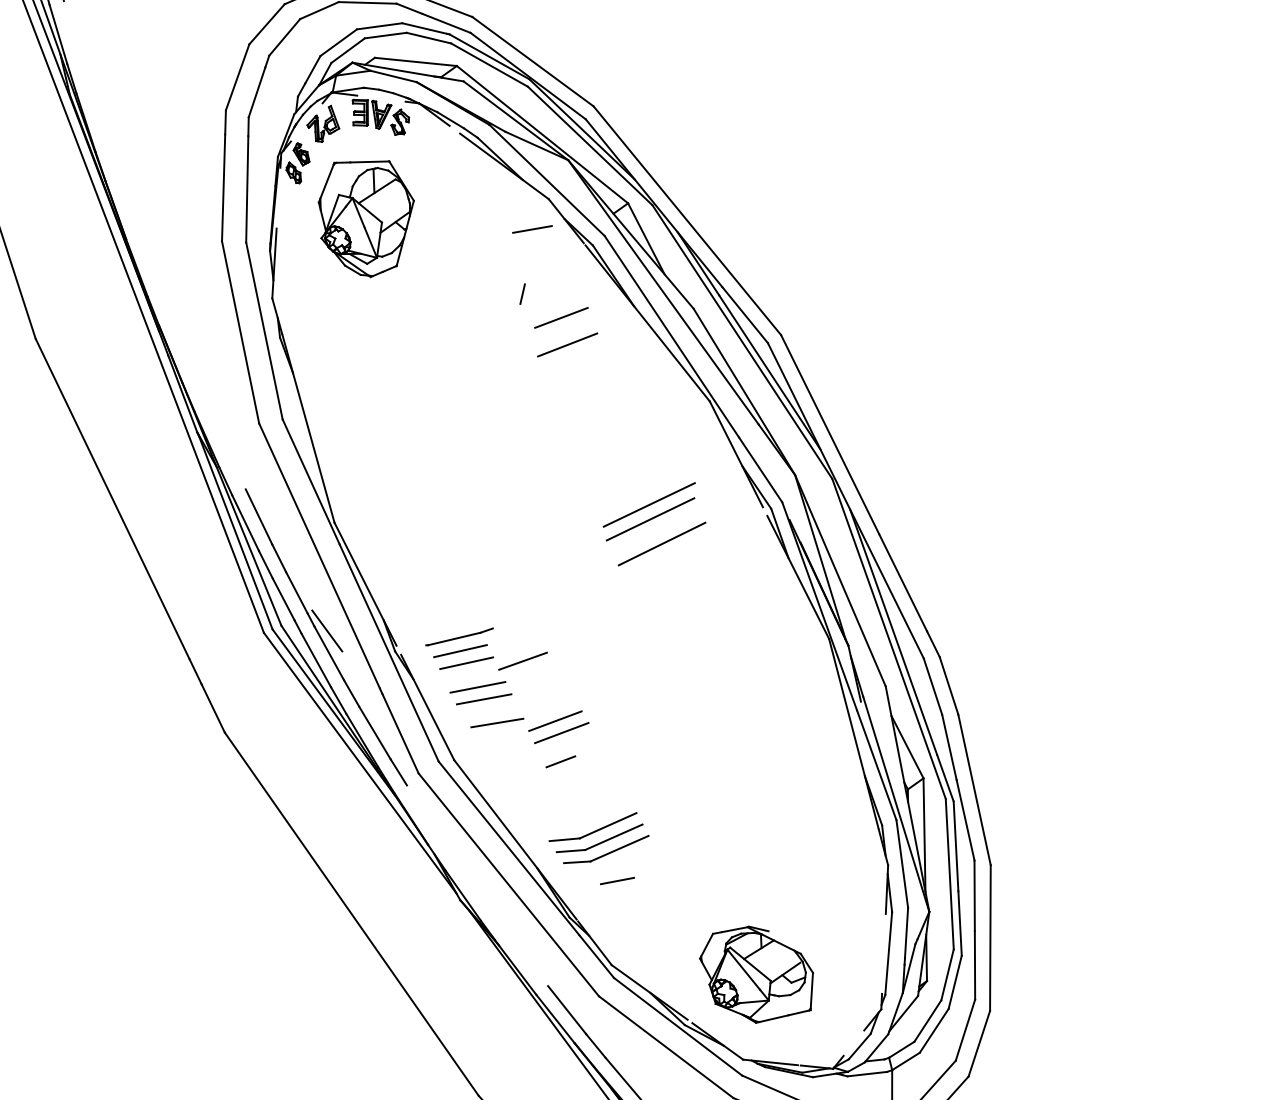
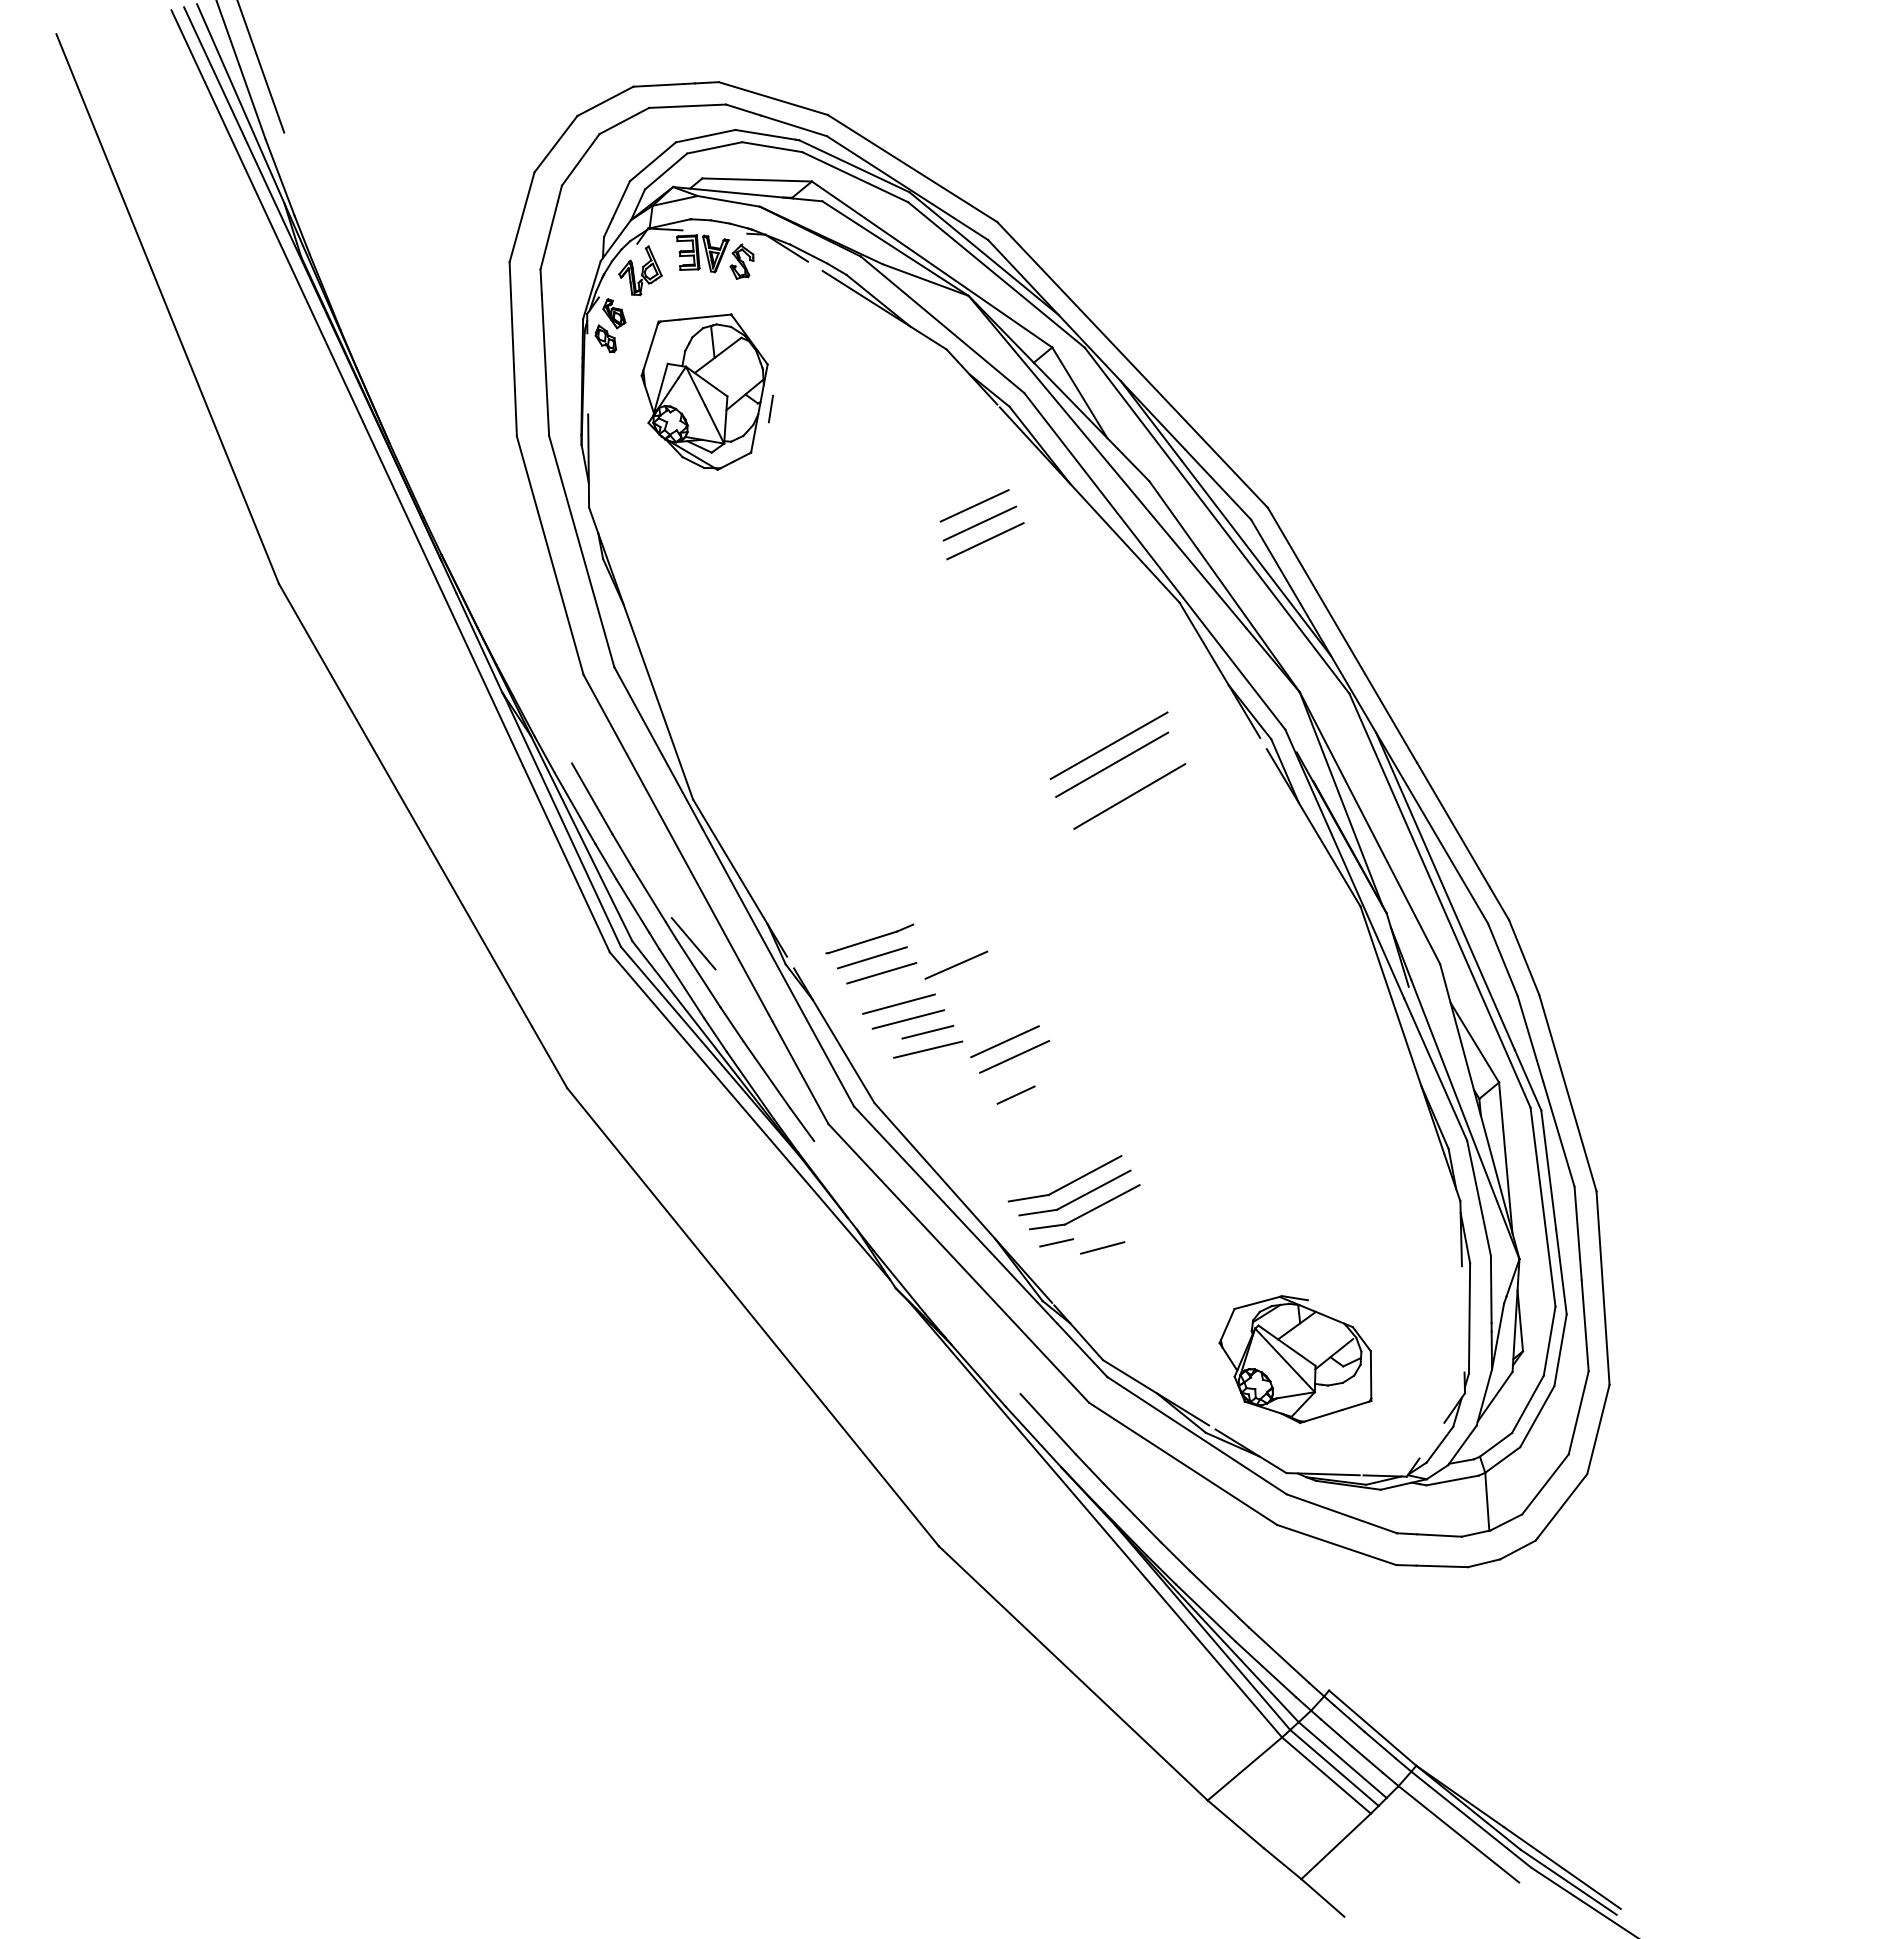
line: (532, 229) -> (927, 1032), moved
line: (522, 293) -> (770, 408), moved
line: (564, 331) -> (979, 523), added
line: (583, 874) -> (1056, 1242), added

